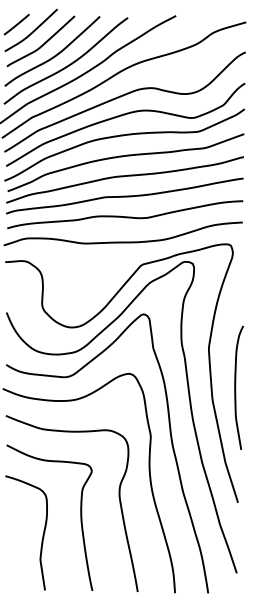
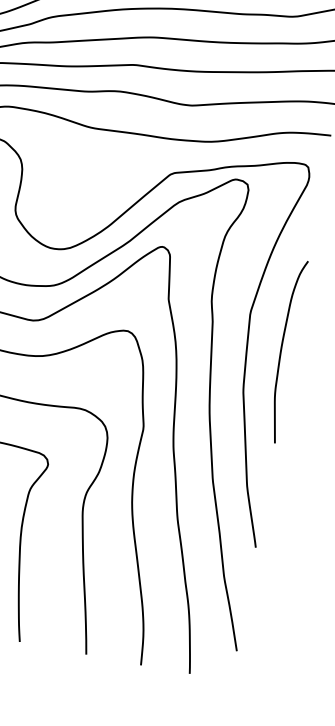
curve: (236, 387) -> (283, 350), moved

